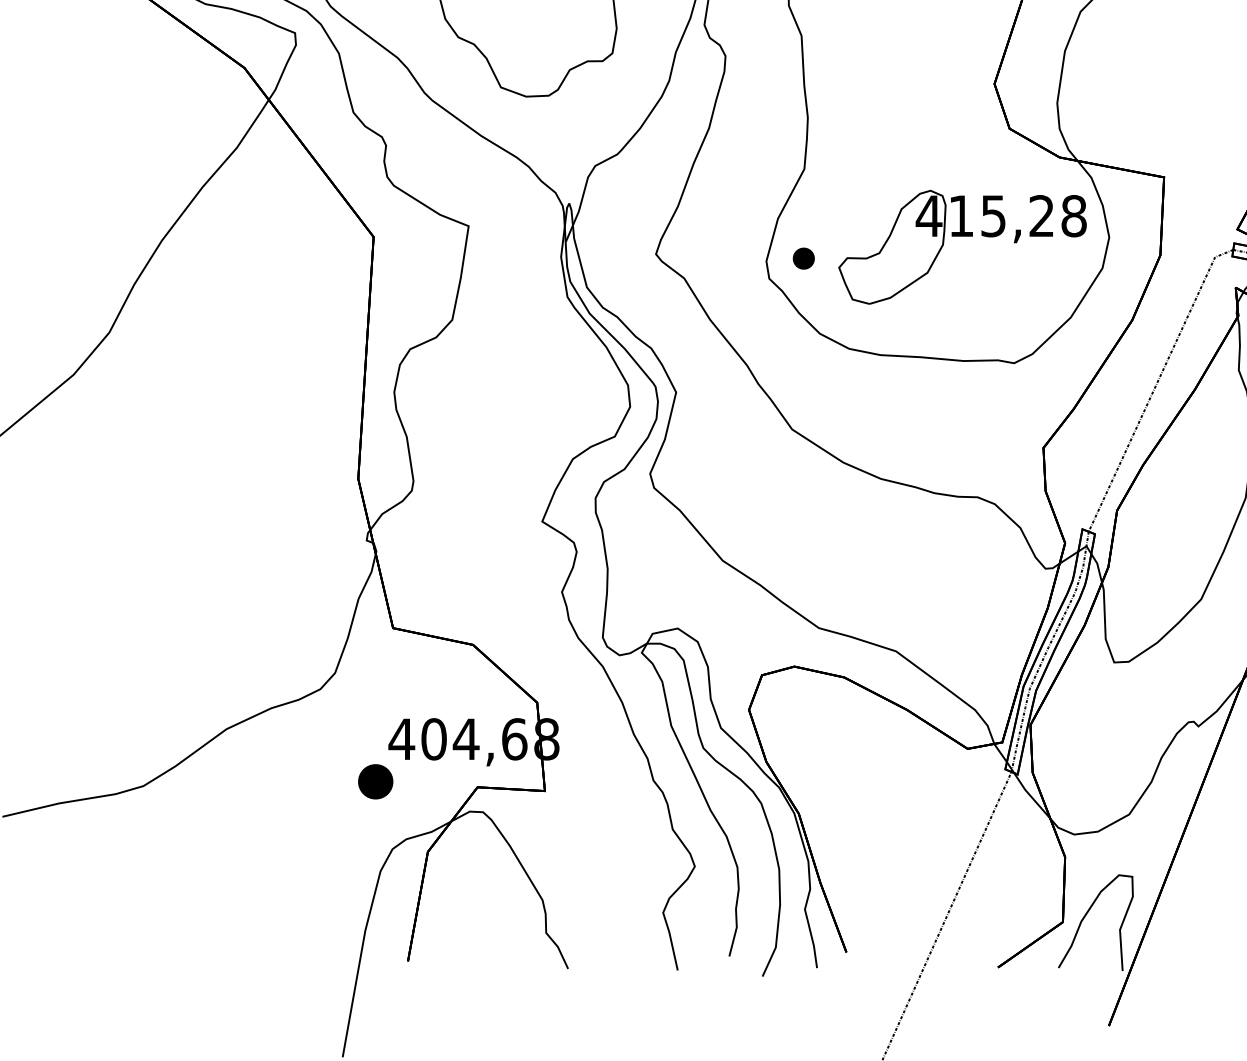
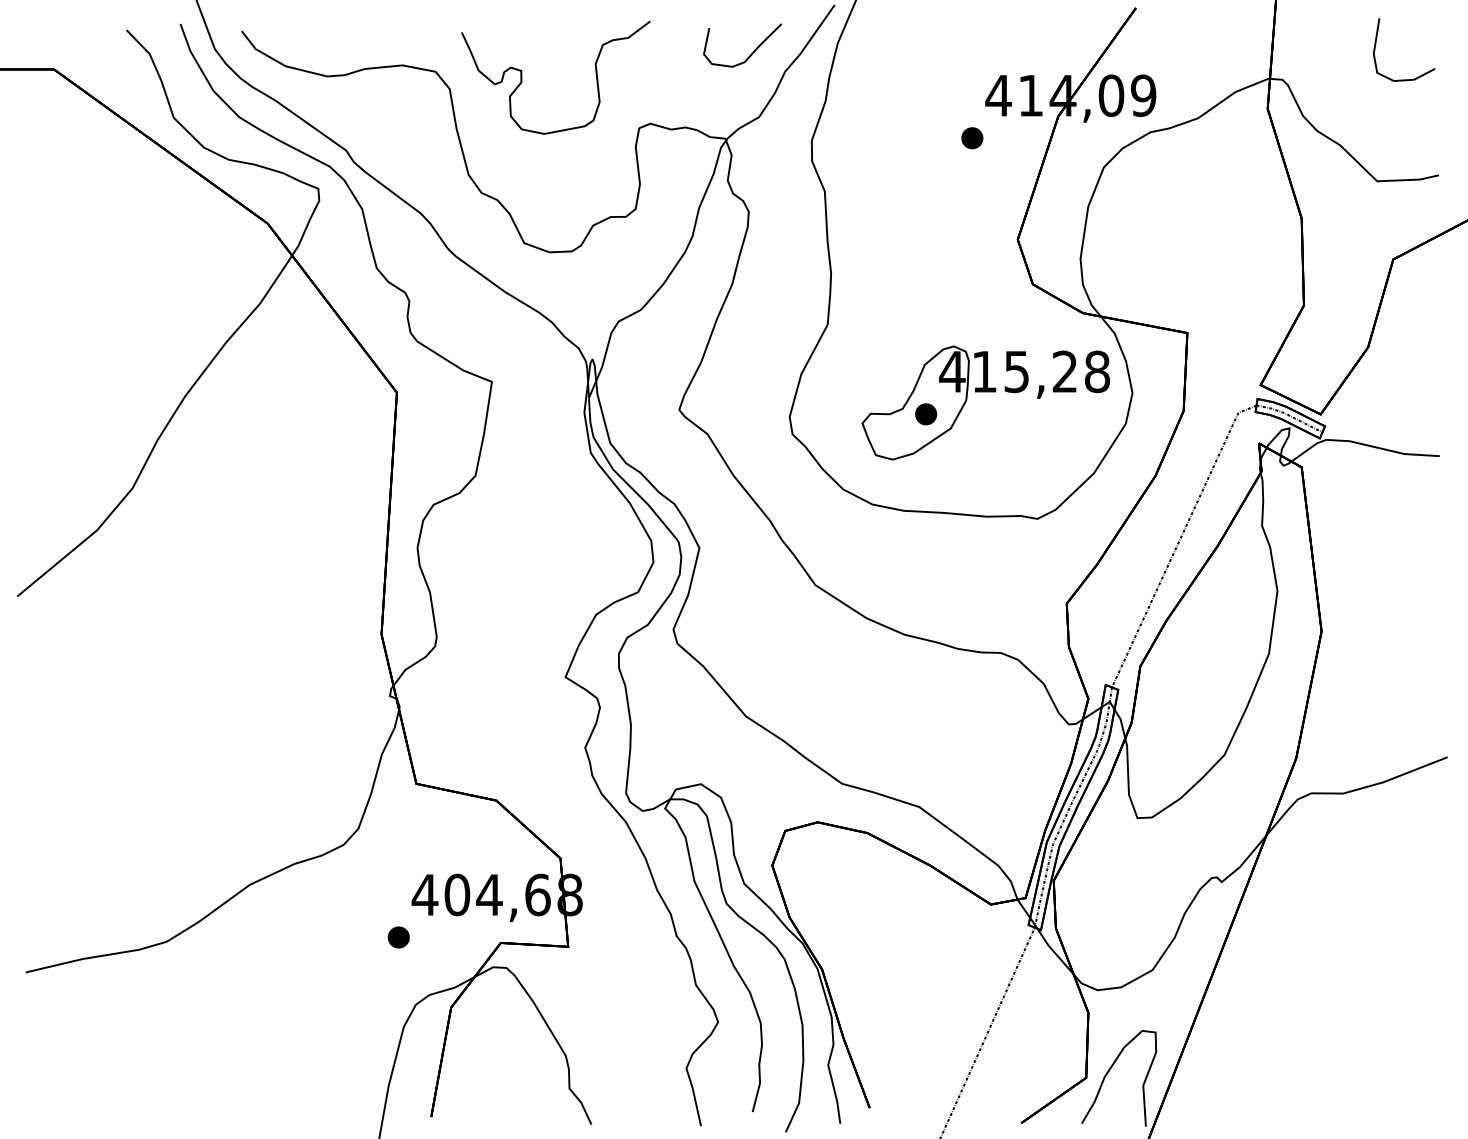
part: (804, 258) -> (926, 414), moved
part: (375, 781) -> (398, 937), size x0.62

